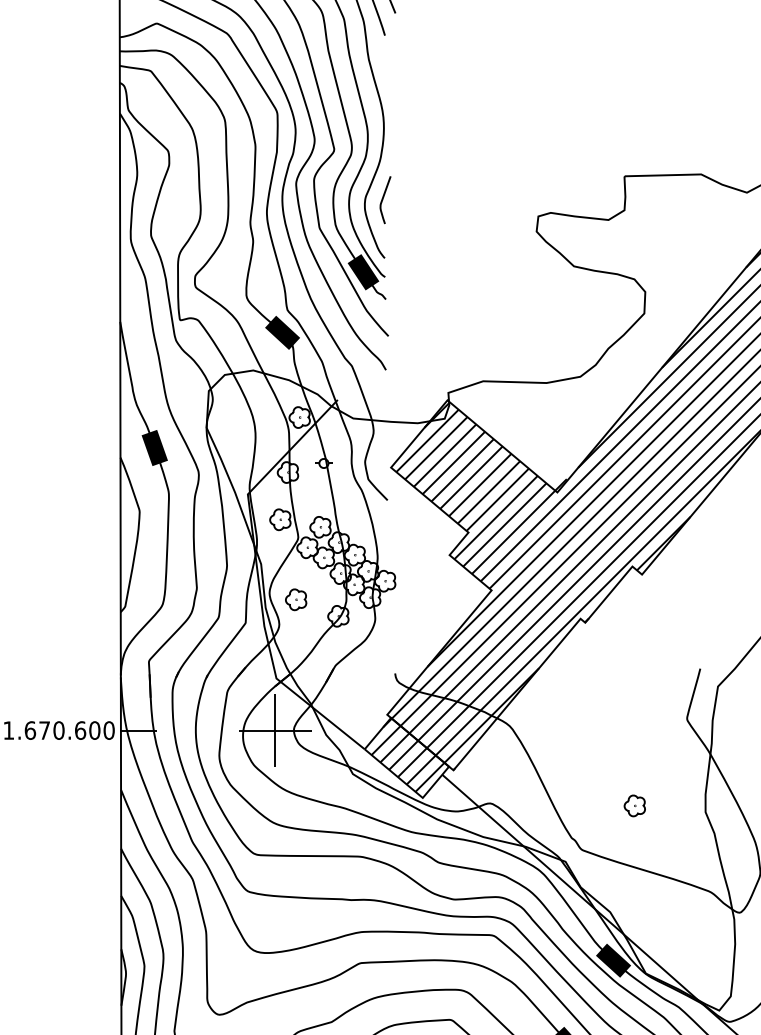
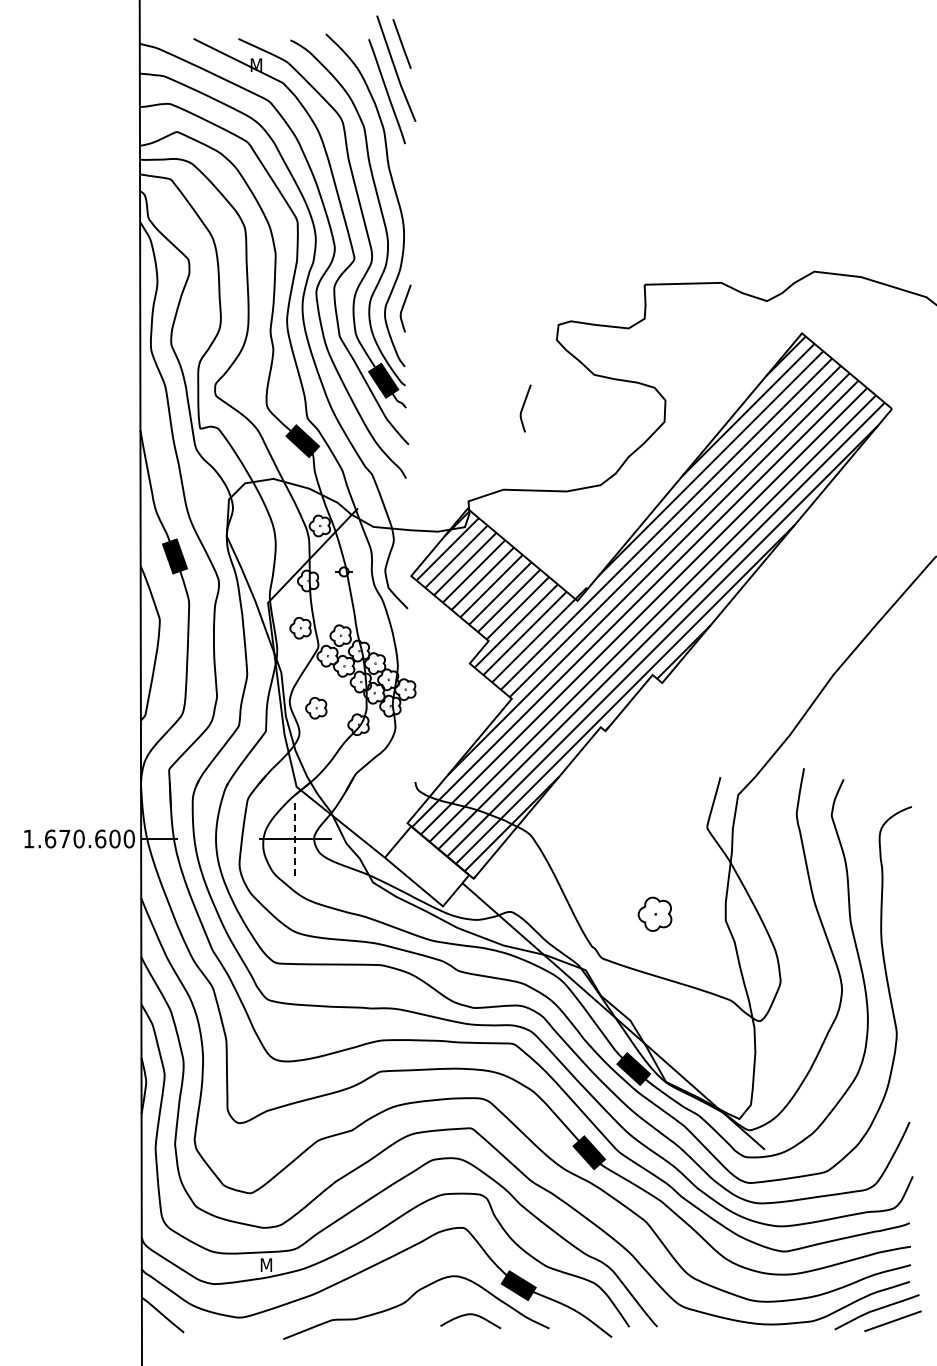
curve: (503, 300) -> (523, 408), added
line: (275, 731) -> (295, 839), solid -> dashed
hatch: (407, 755) -> (427, 863), removed
part: (634, 806) -> (654, 914), size x1.6

